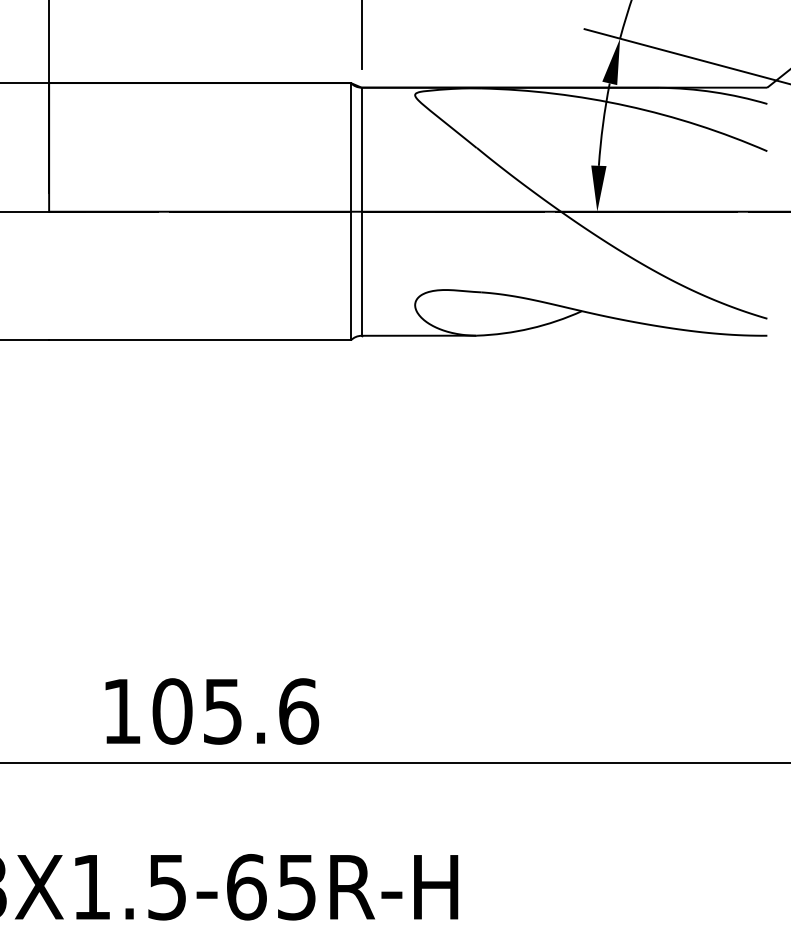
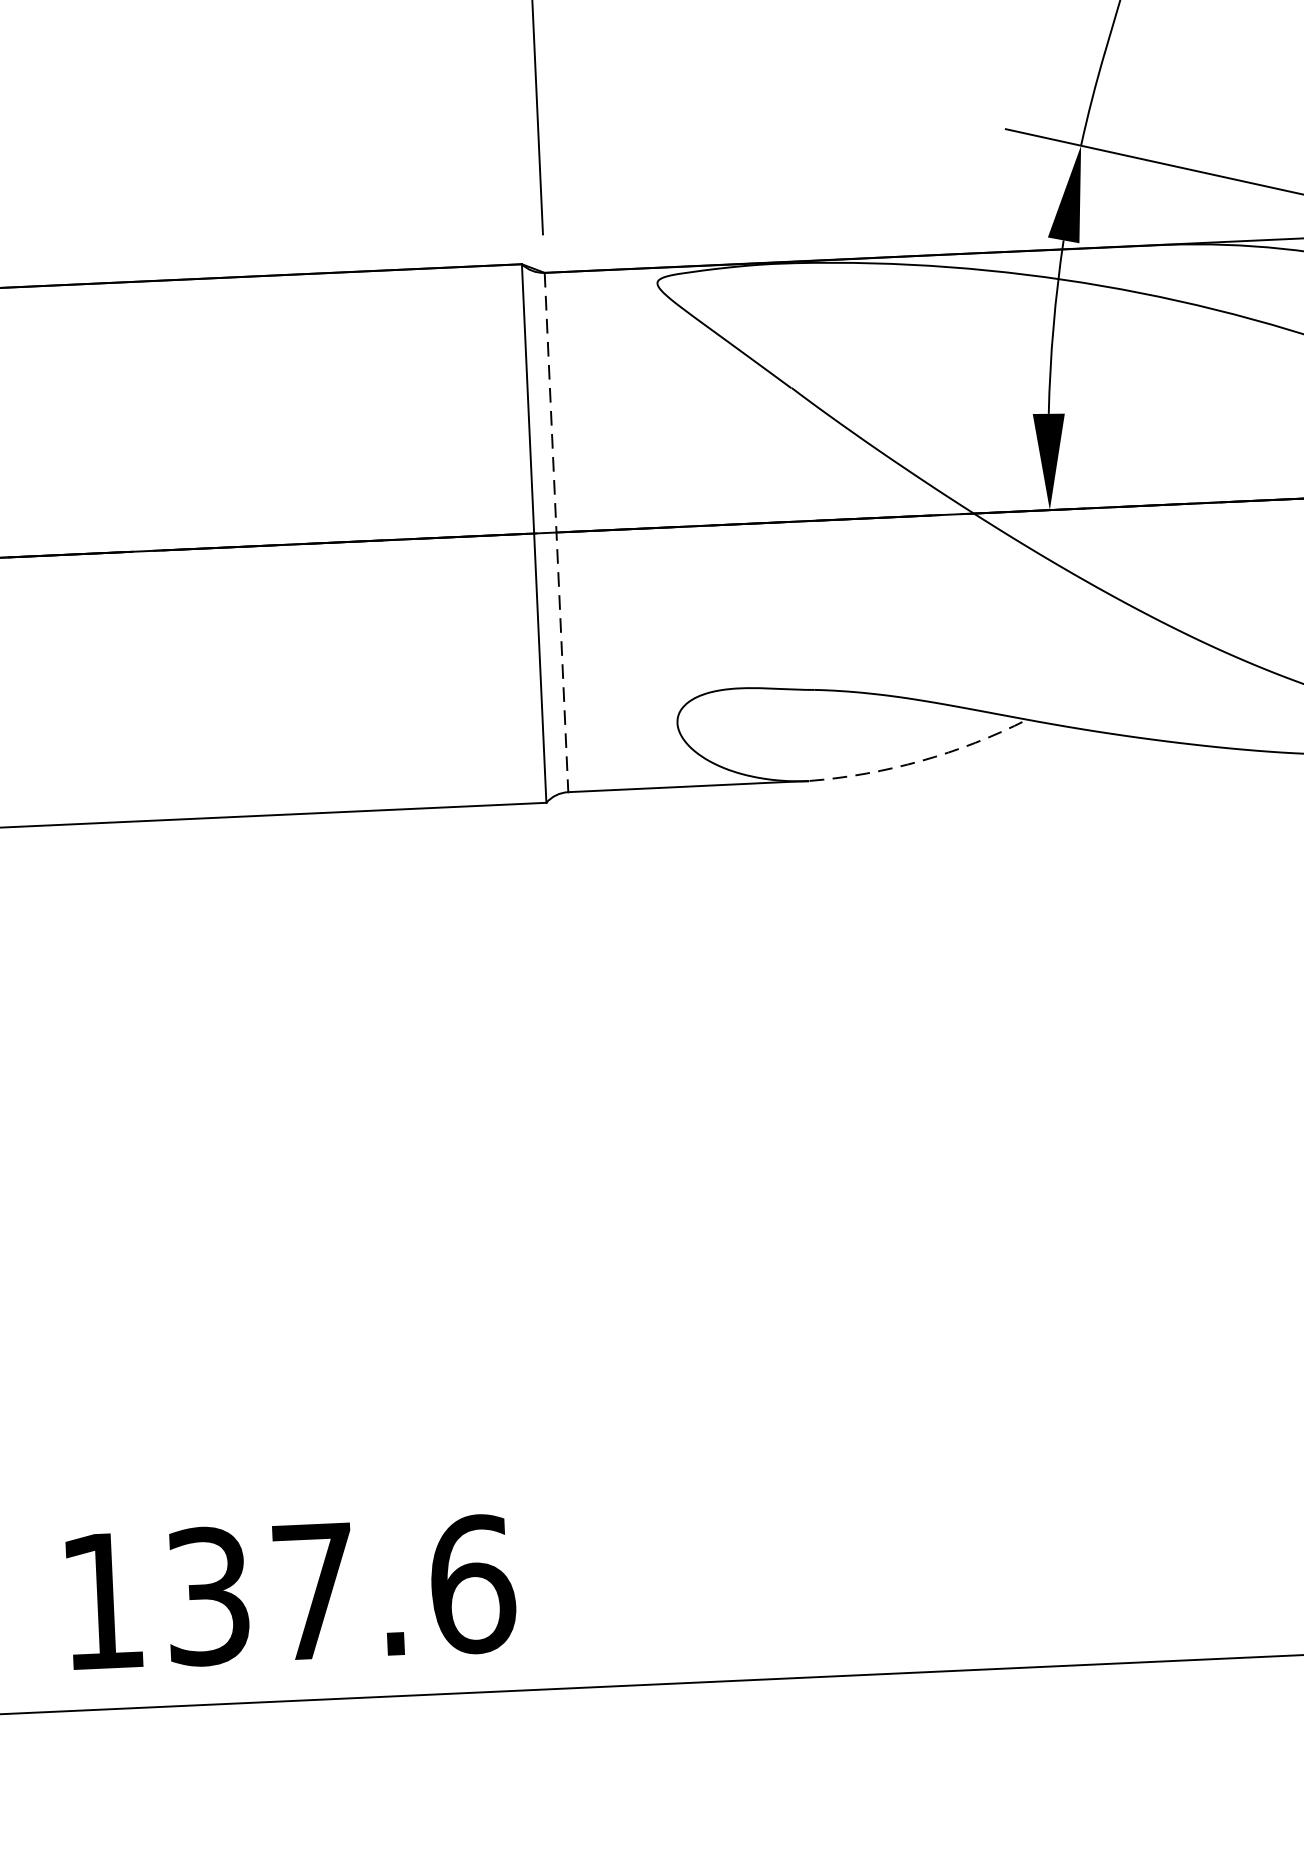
line: (361, 212) -> (556, 534), solid -> dashed
arc: (530, 328) -> (921, 760), solid -> dashed
text: (196, 711) -> (258, 1594), 105.6 -> 137.6

